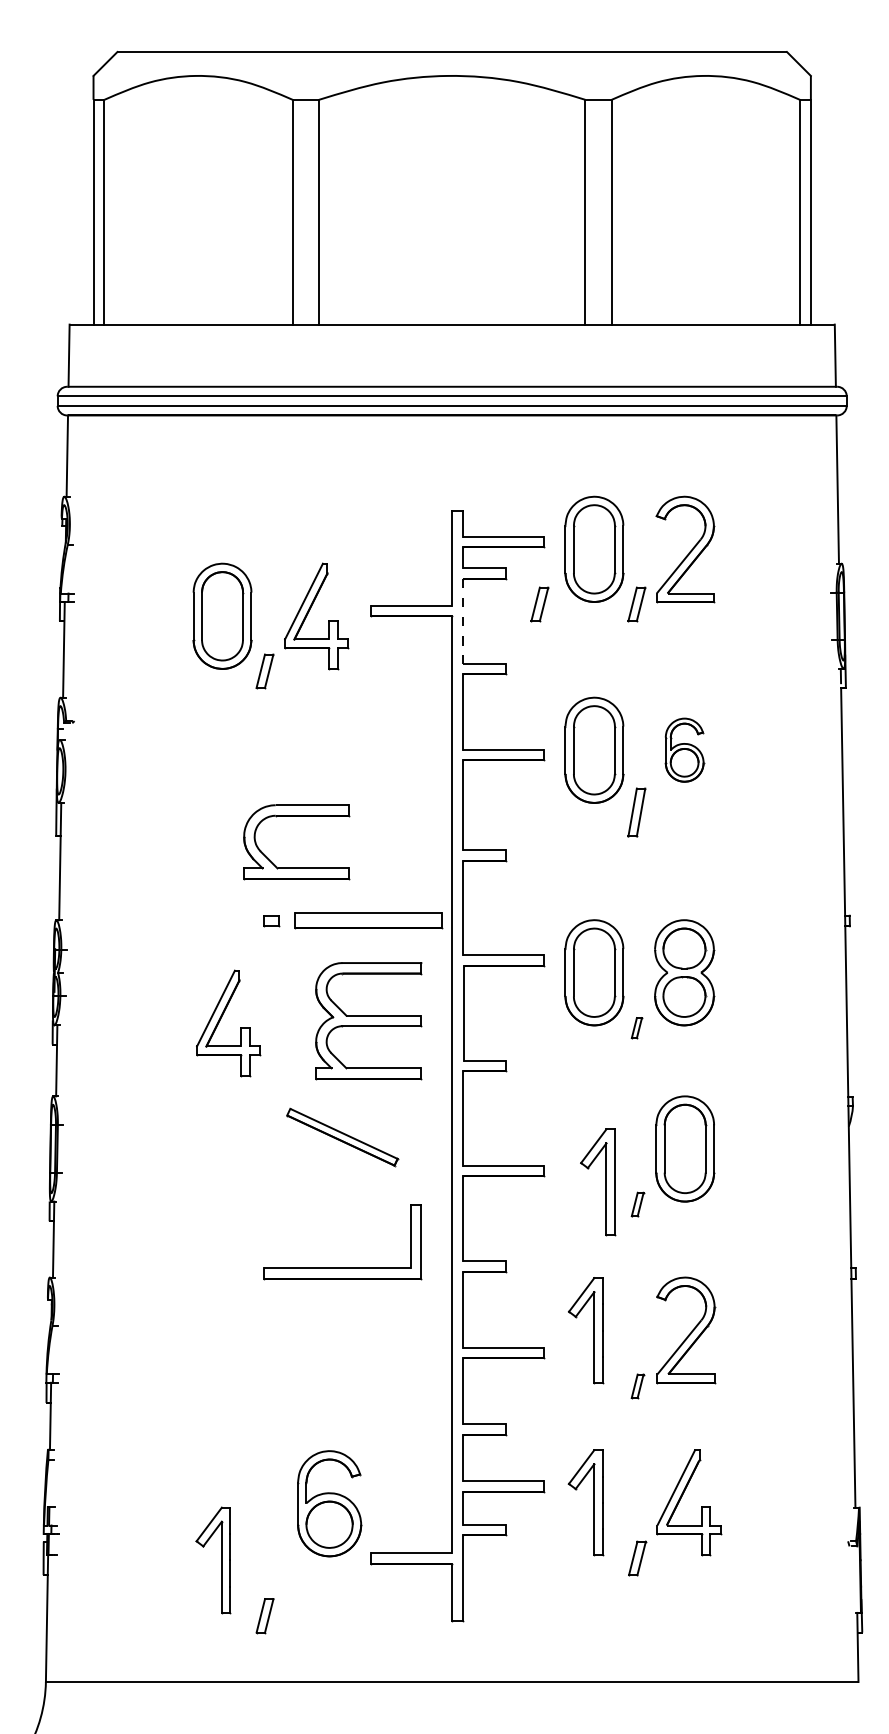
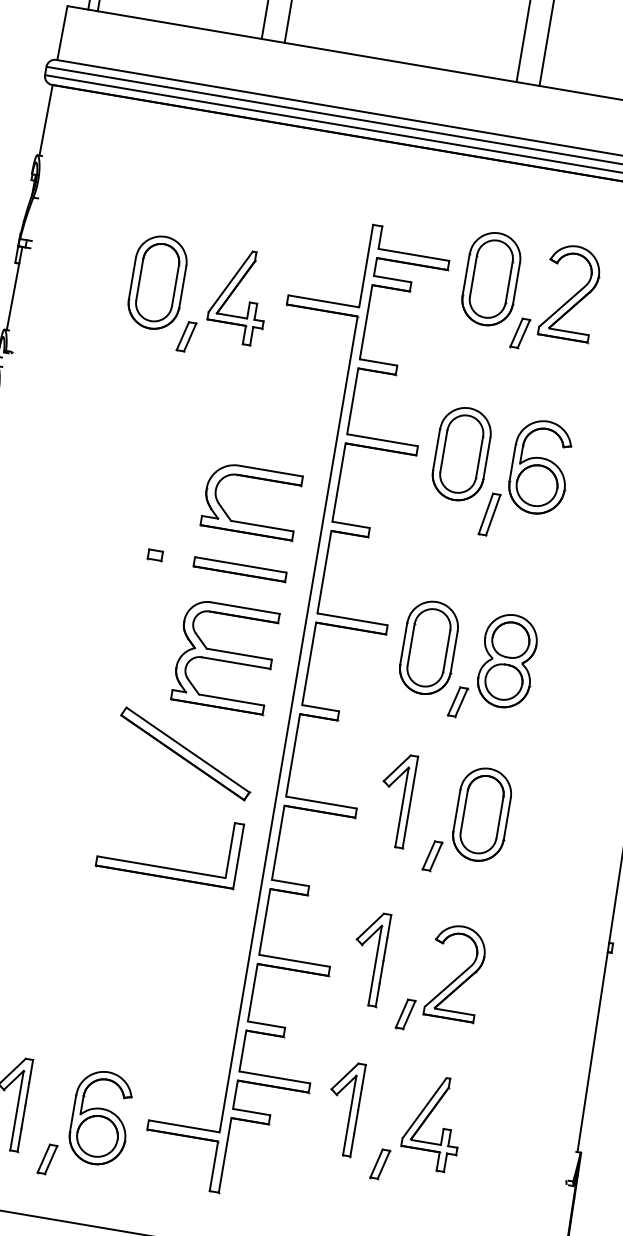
part: (539, 604) -> (435, 319), removed
line: (462, 621) -> (365, 322), dashed -> solid
part: (684, 749) -> (540, 466), size x1.67
part: (296, 867) -> (247, 522), moved
part: (368, 921) -> (239, 569), size x0.71
part: (221, 1019) -> (97, 633), removed
part: (636, 1028) -> (457, 702), size x1.67
part: (342, 1137) -> (185, 754), size x1.43
part: (605, 1182) -> (402, 801), moved
part: (637, 1204) -> (432, 855), size x1.43
part: (637, 1386) -> (405, 1014), size x1.43
part: (329, 1503) -> (100, 1117), moved

